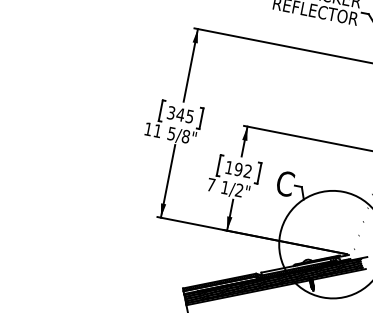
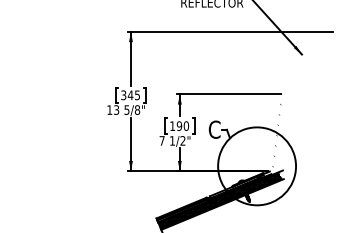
text: (157, 130) -> (116, 109), 11 -> 13
text: (247, 171) -> (186, 126), 192 -> 190

